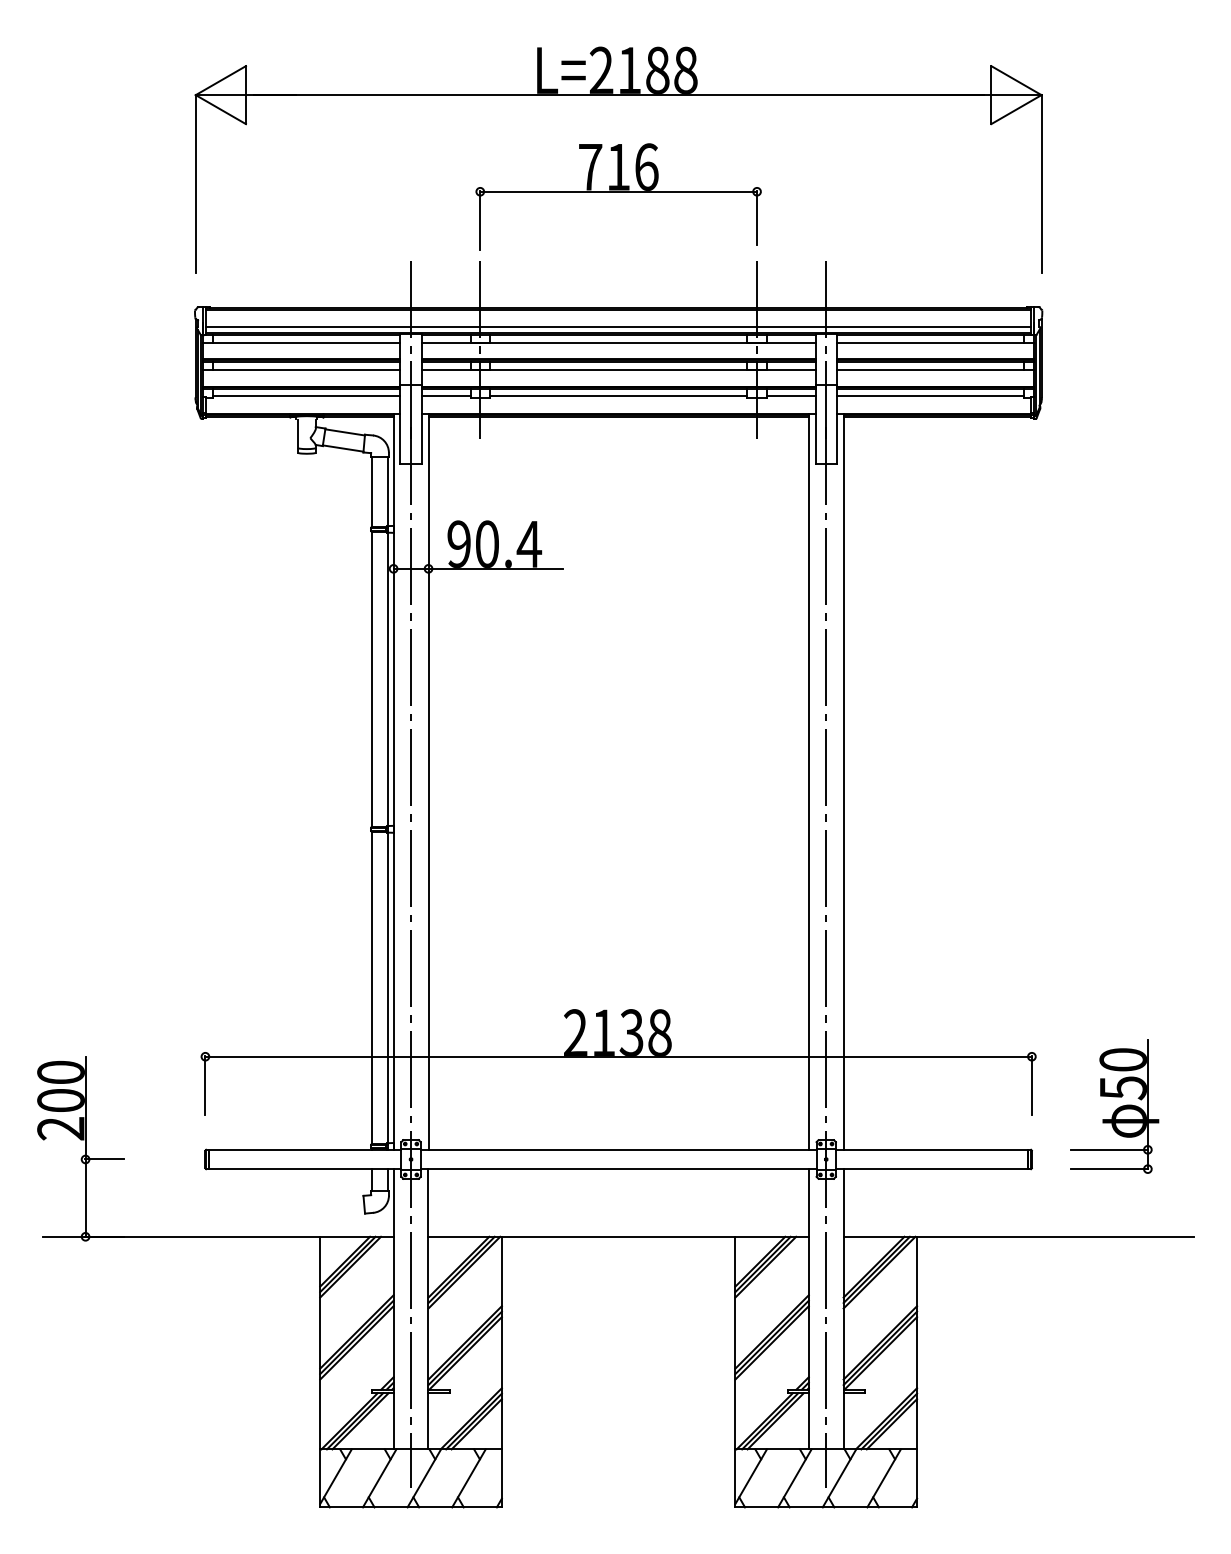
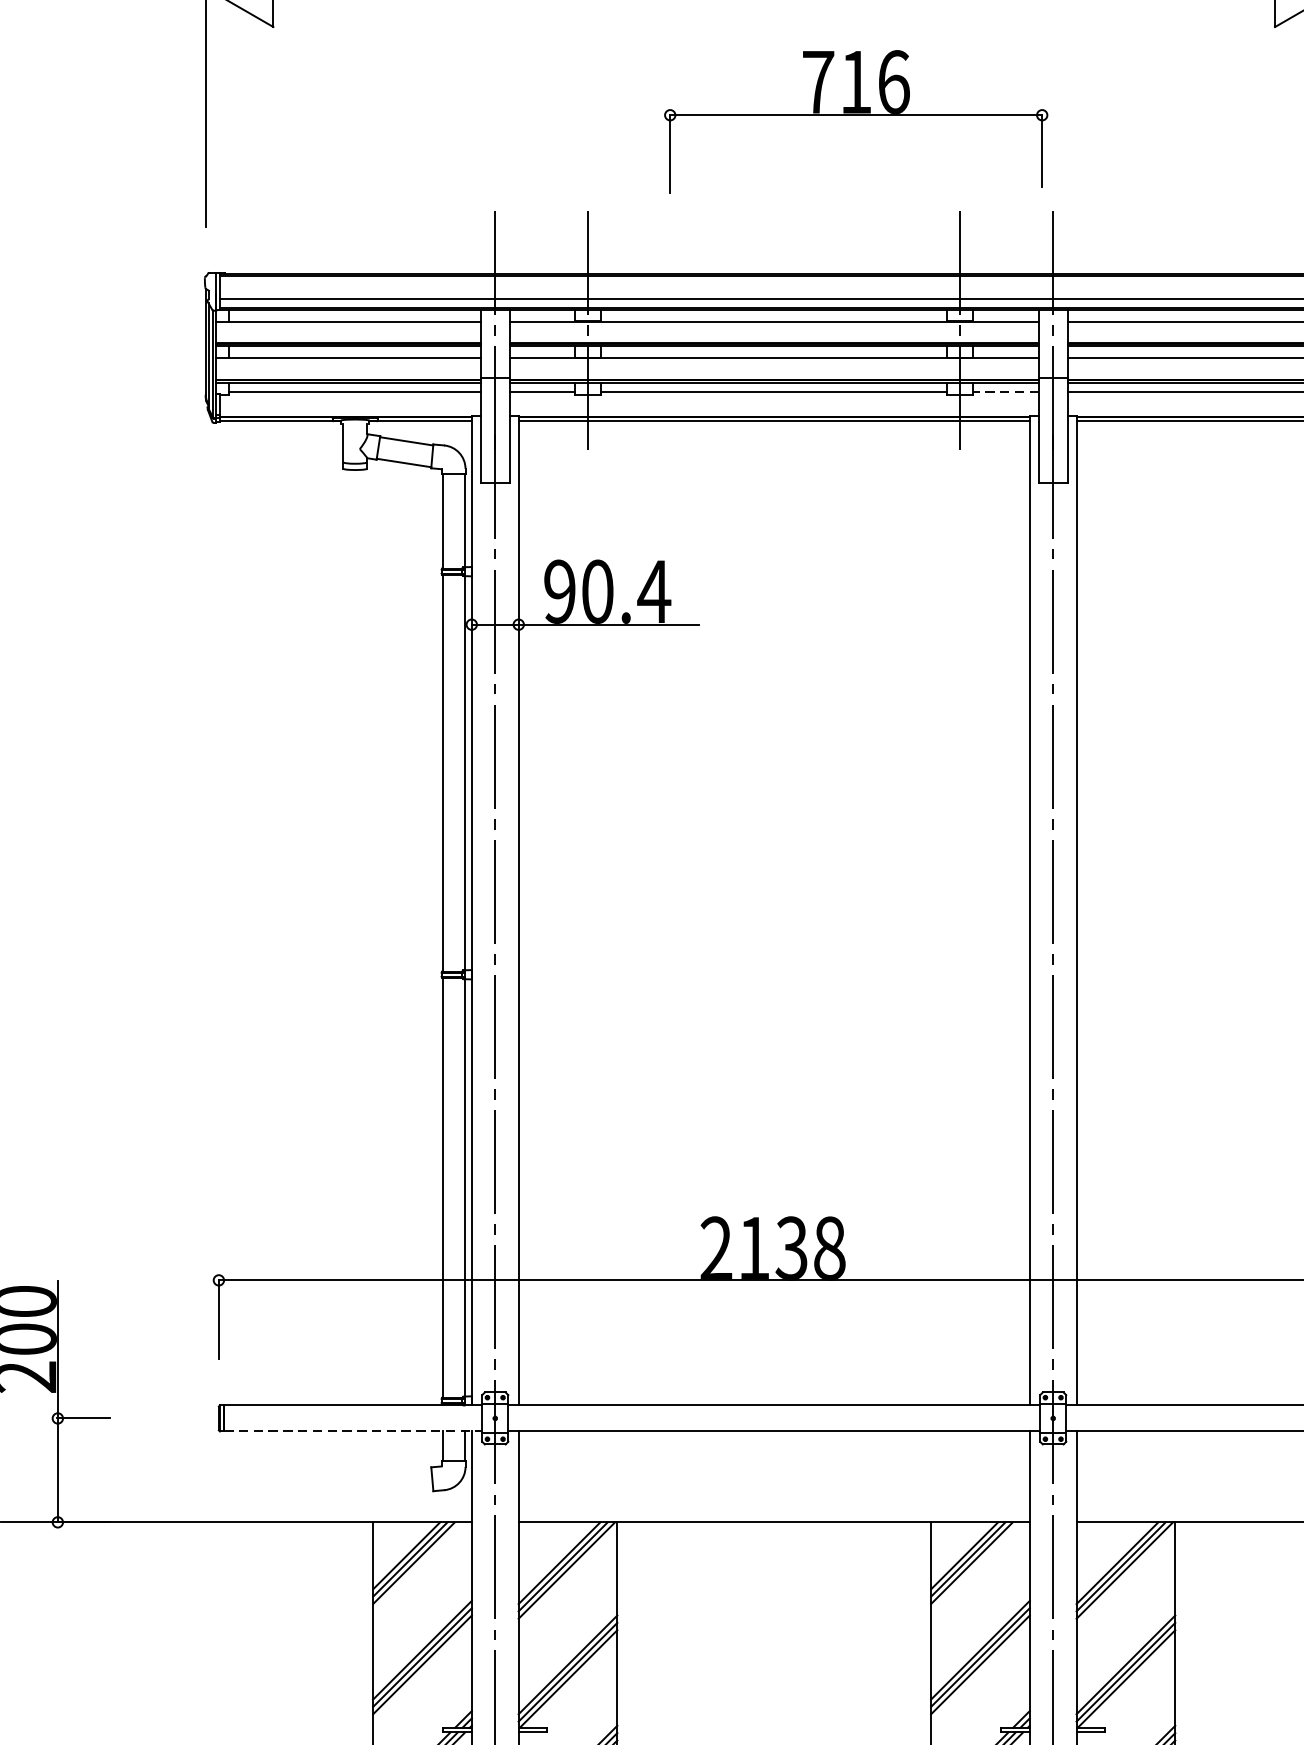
part: (618, 196) -> (856, 121), moved
line: (790, 395) -> (1005, 391), solid -> dashed
line: (305, 1169) -> (353, 1431), solid -> dashed

